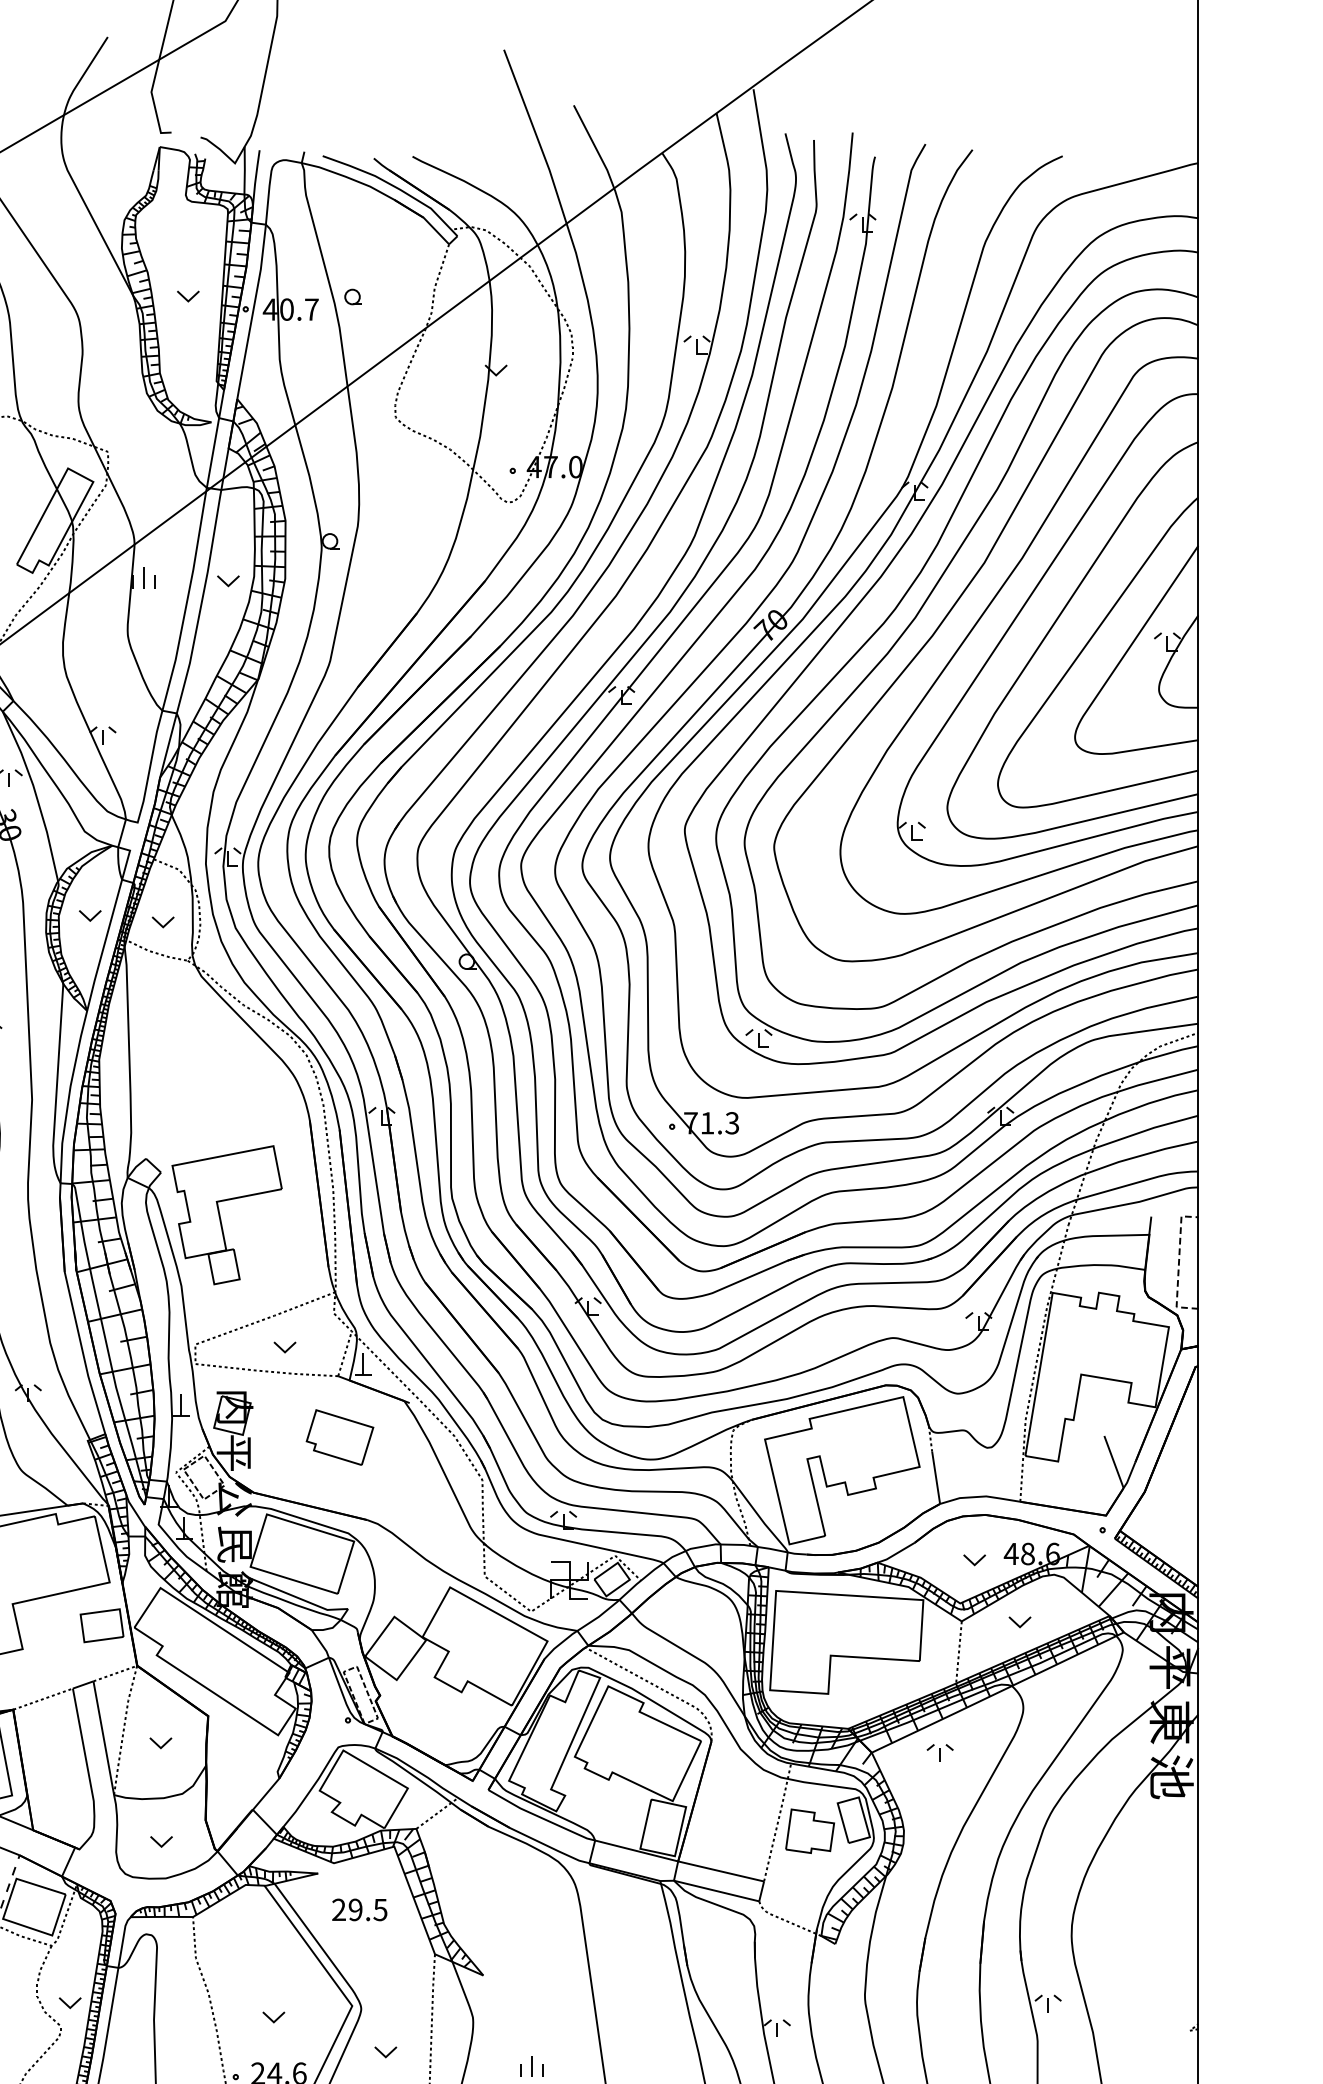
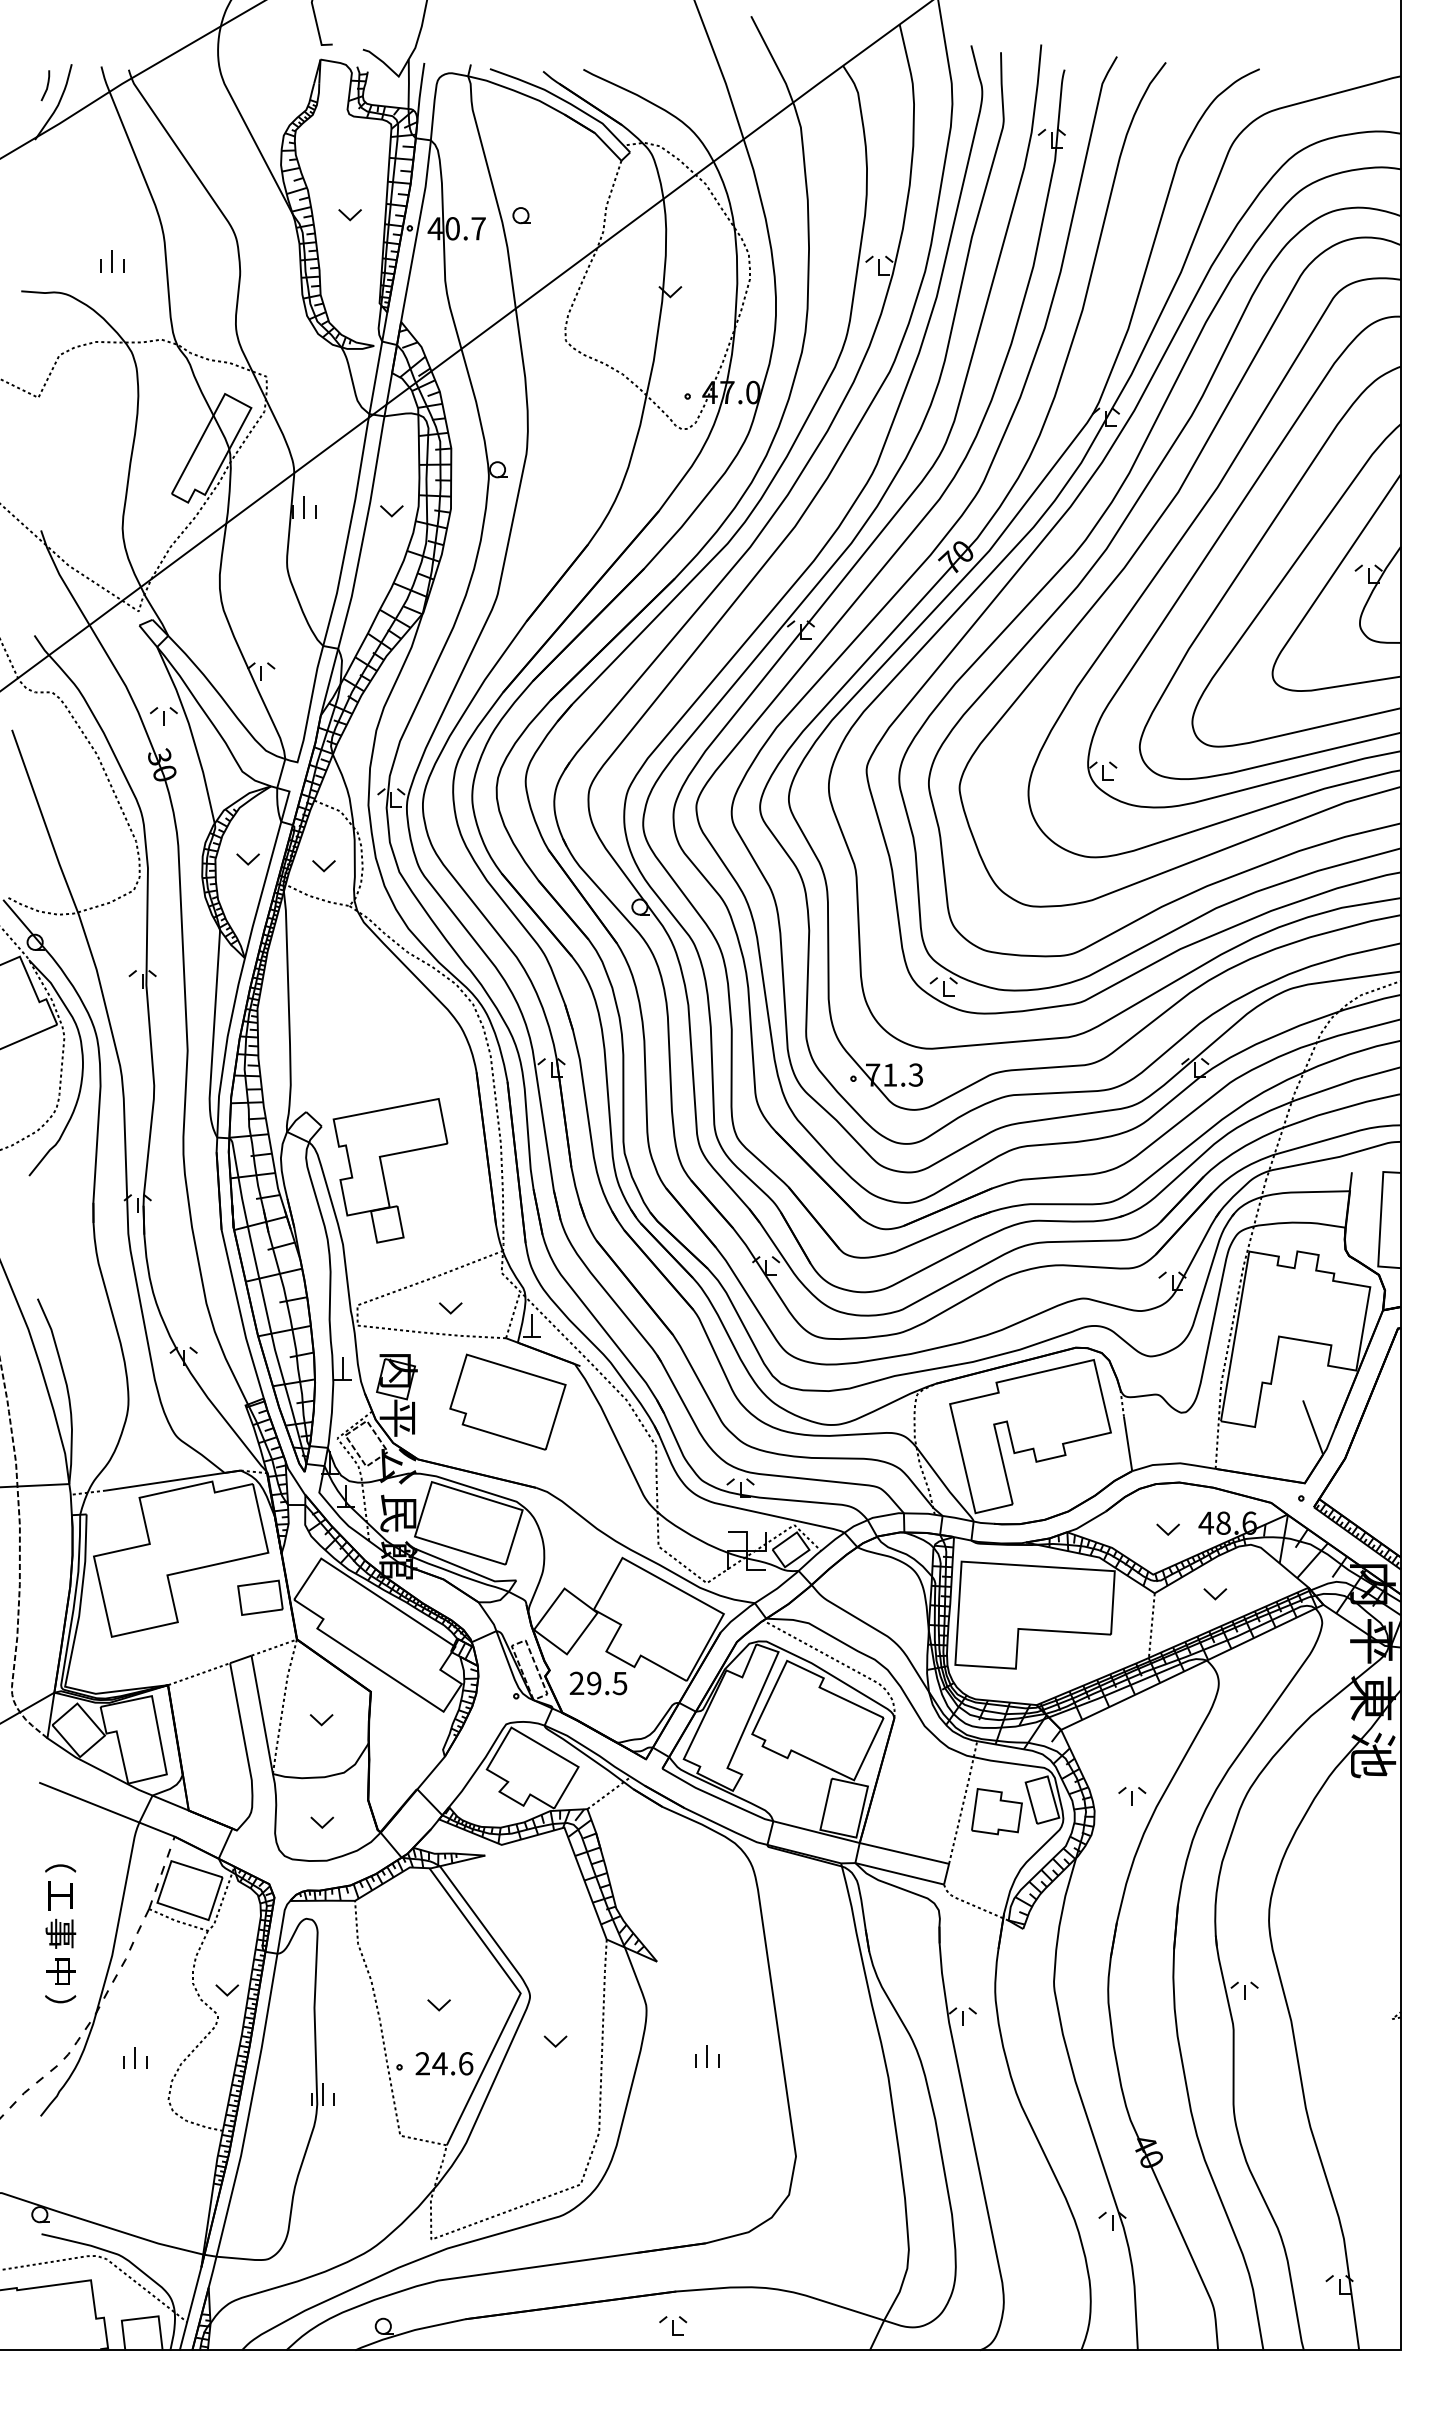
line: (1178, 1263) -> (1380, 1221), dashed -> solid
part: (339, 1437) -> (507, 1401), size x1.67
part: (940, 1753) -> (1132, 1796), moved
text: (359, 1909) -> (598, 1683), moved

